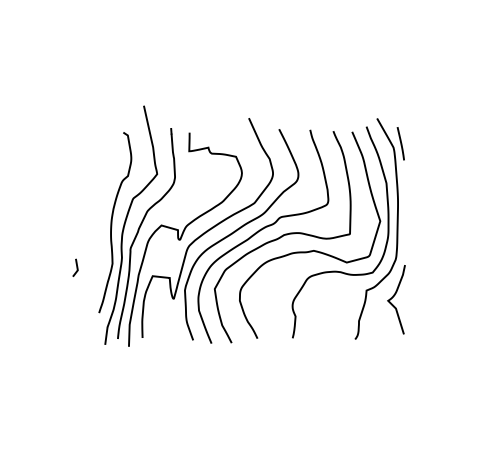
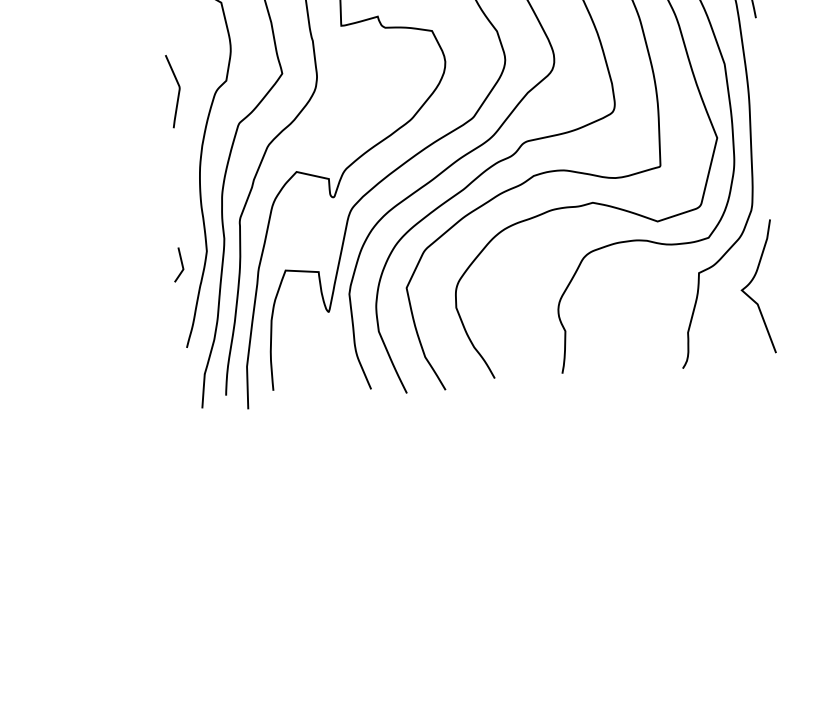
curve: (102, 179) -> (177, 90), added
line: (76, 267) -> (180, 264), moved

